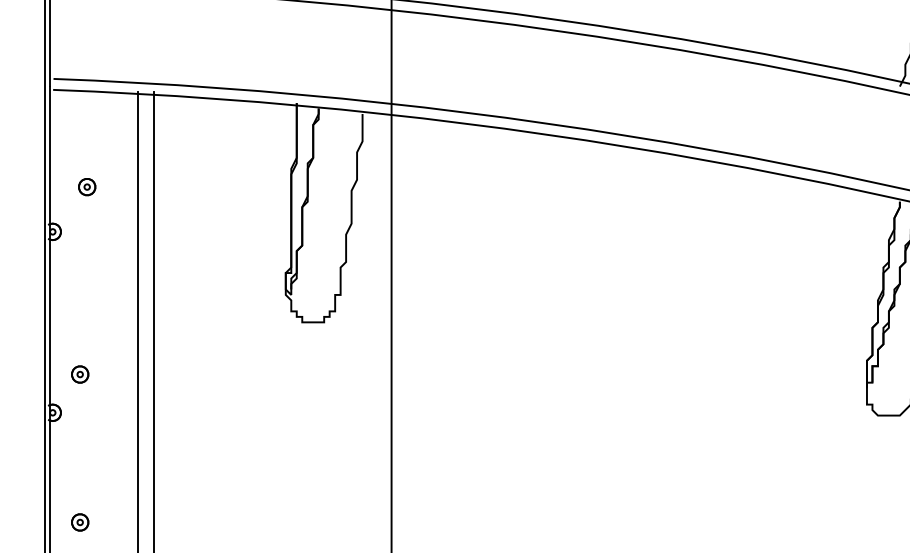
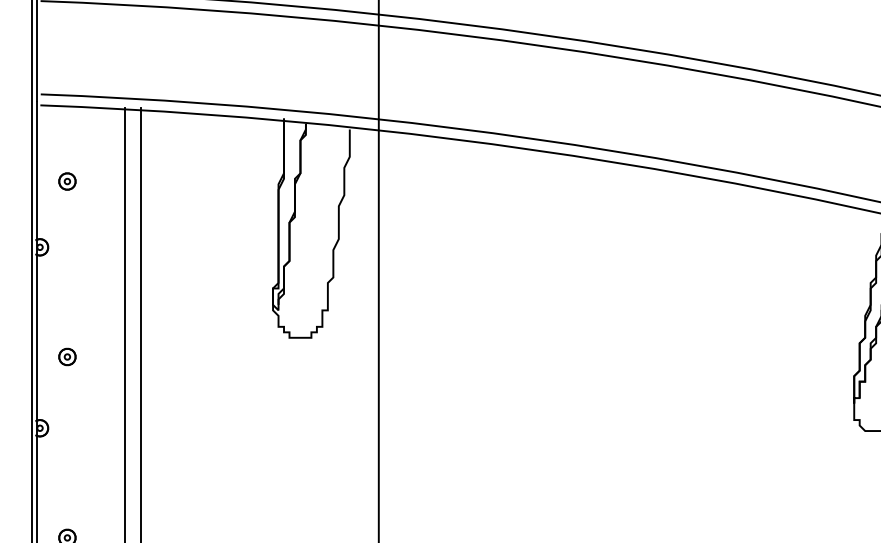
part: (87, 187) -> (67, 181), moved
part: (80, 374) -> (67, 356), moved

